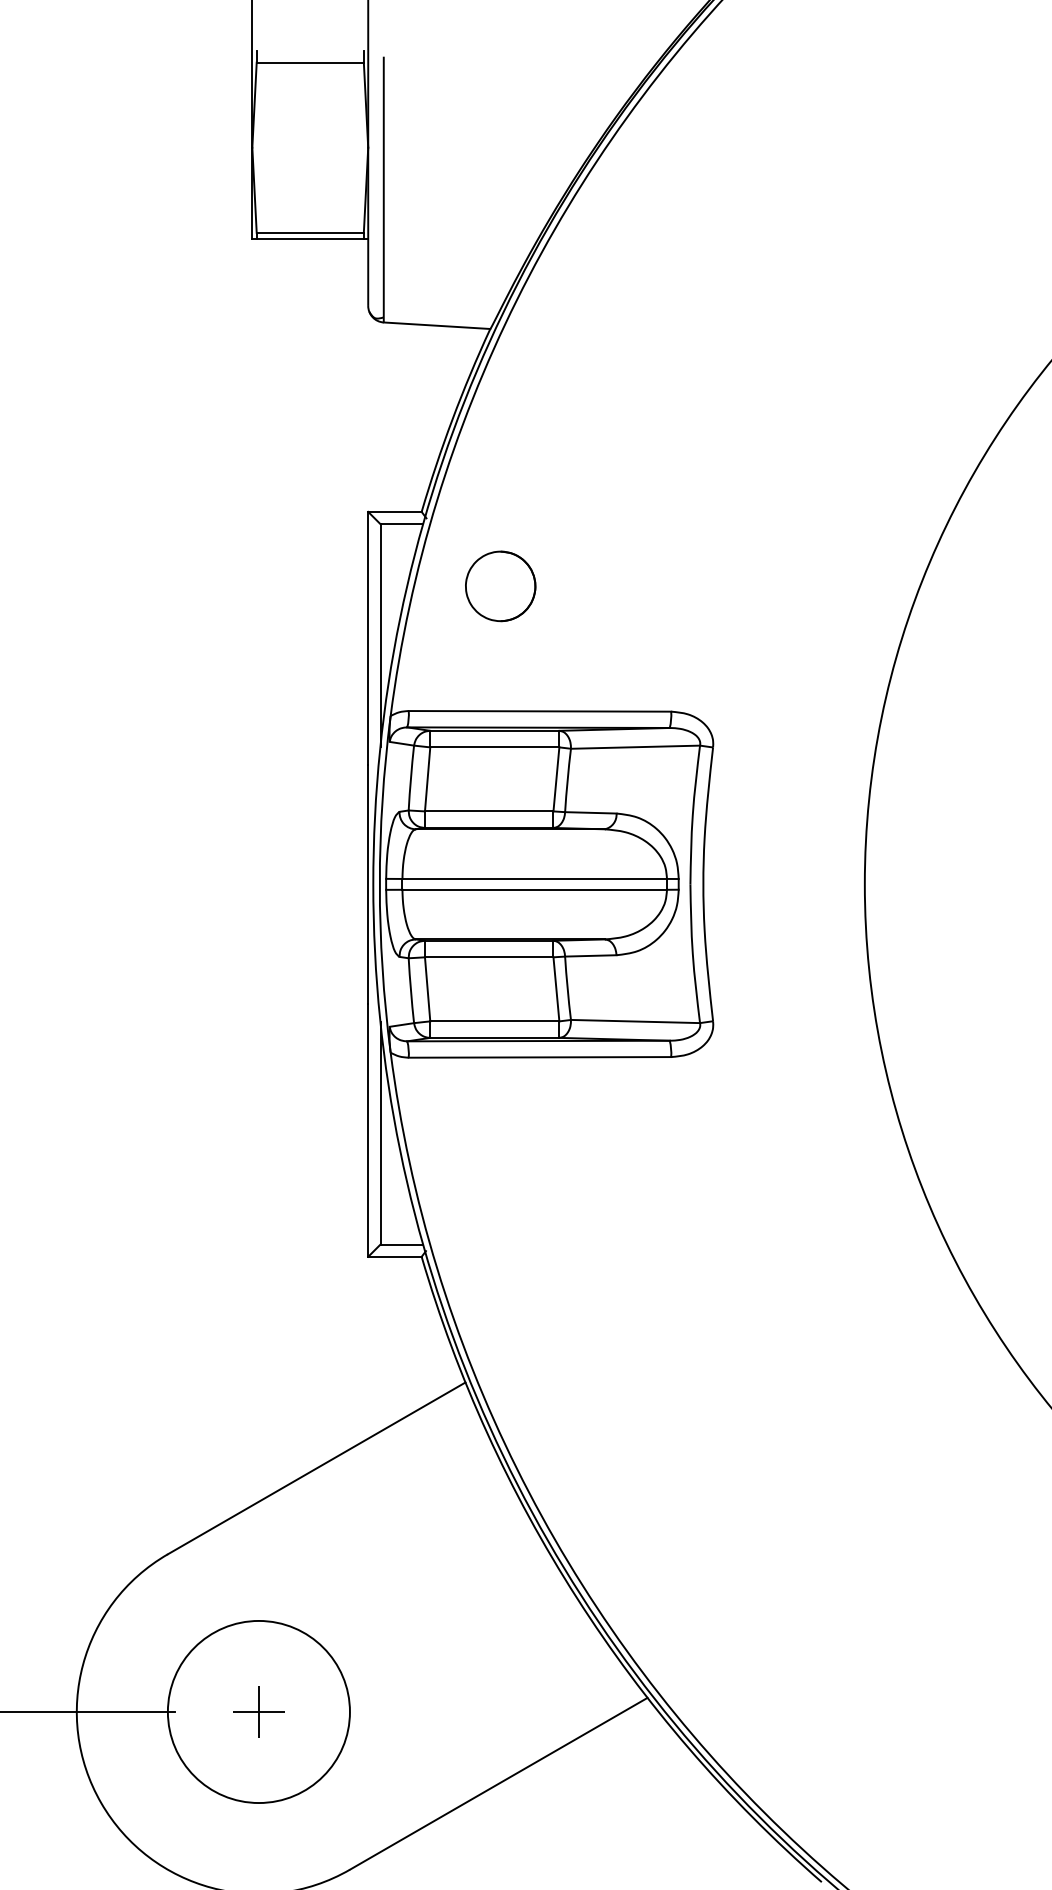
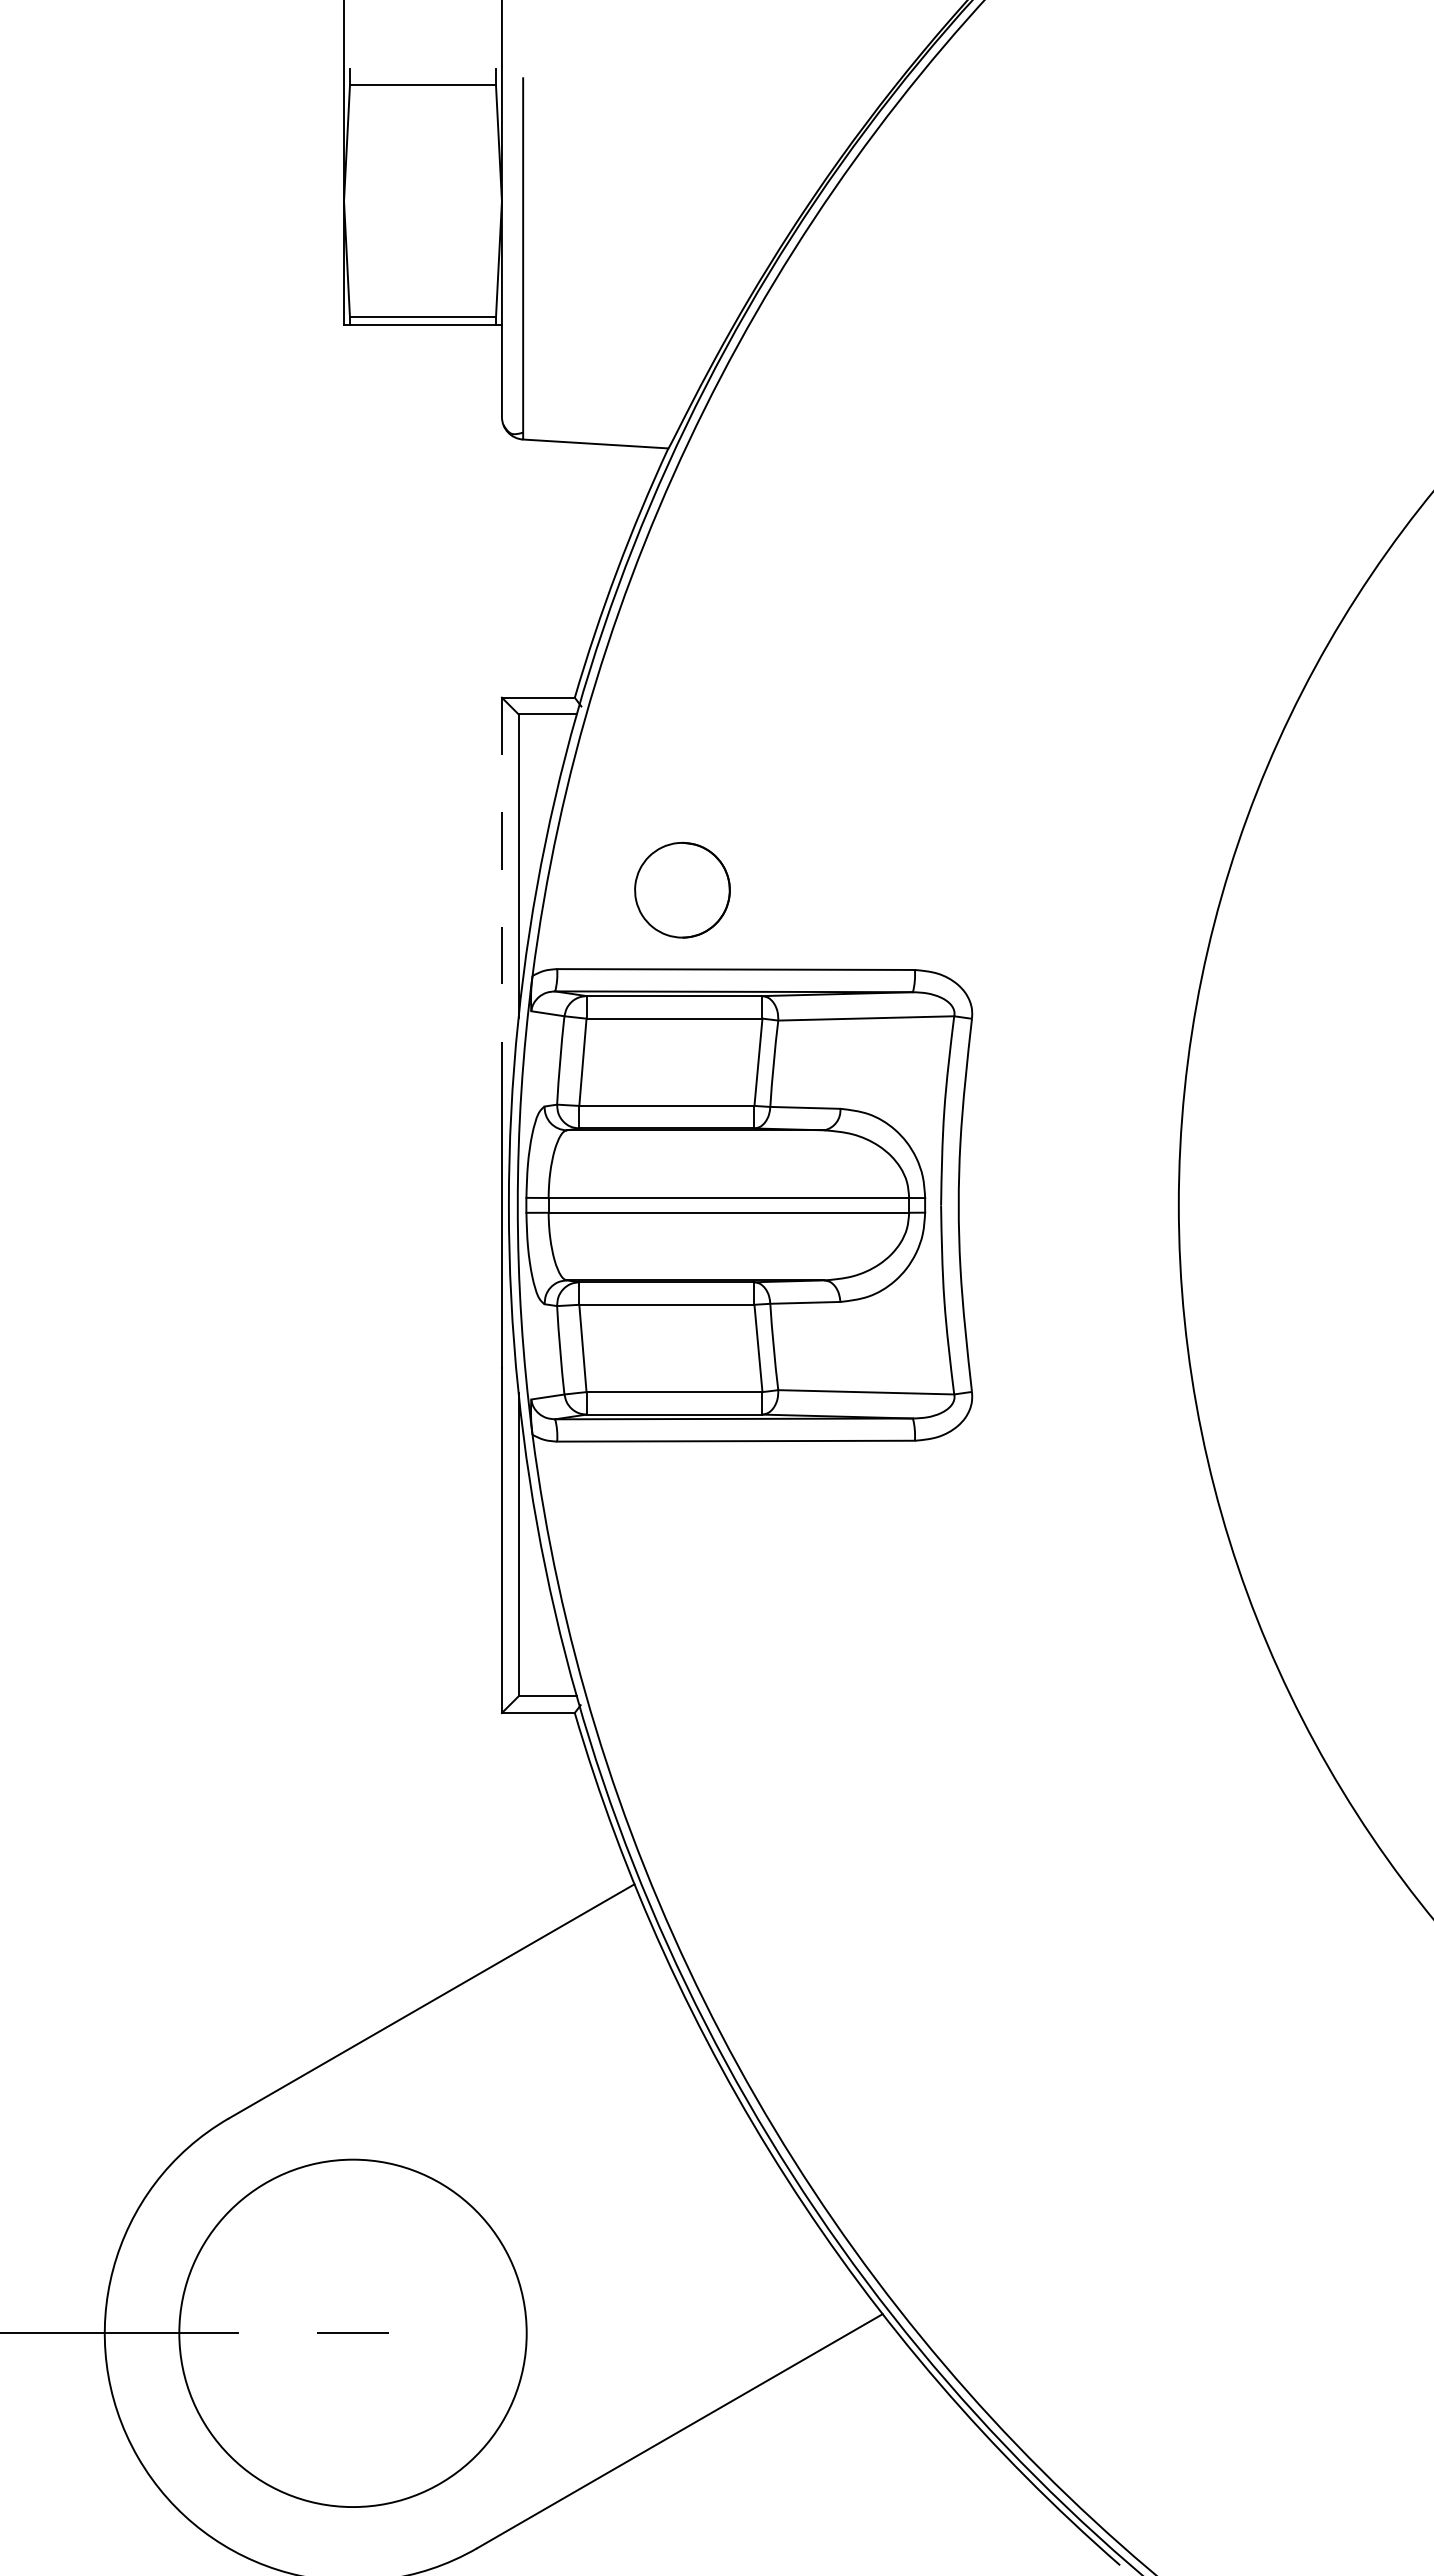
part: (500, 585) -> (682, 889), moved
line: (367, 638) -> (501, 870), solid -> dashed
line: (259, 1711) -> (353, 2332), removed
circle: (258, 1712) -> (352, 2333), size x1.4

